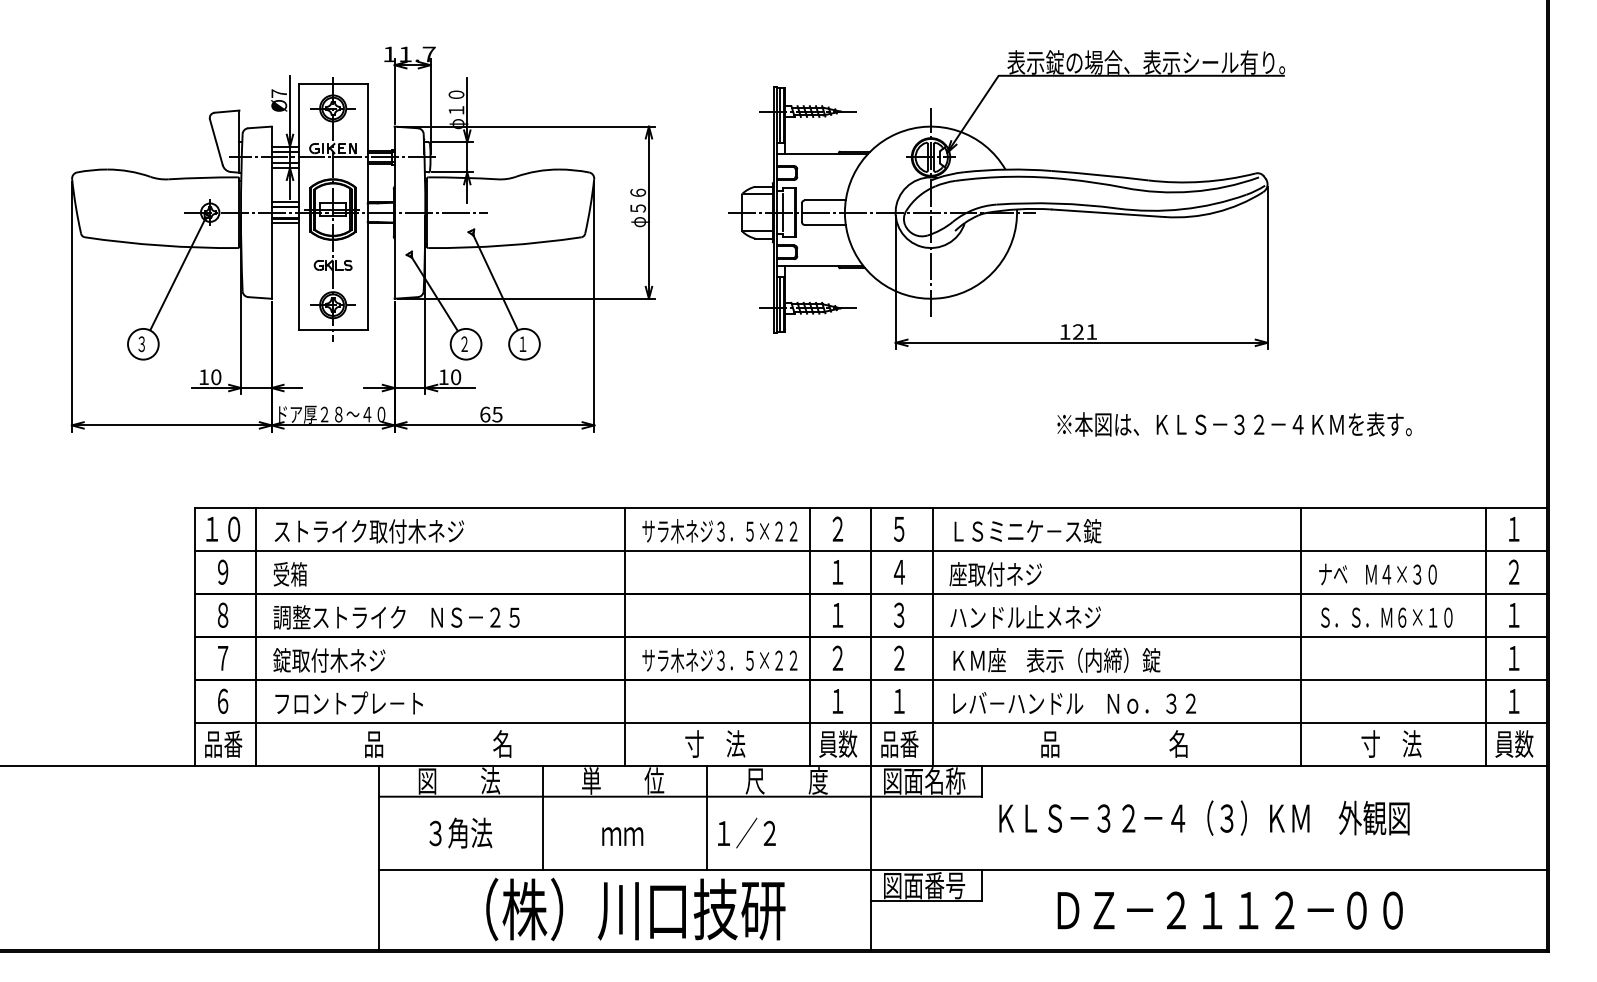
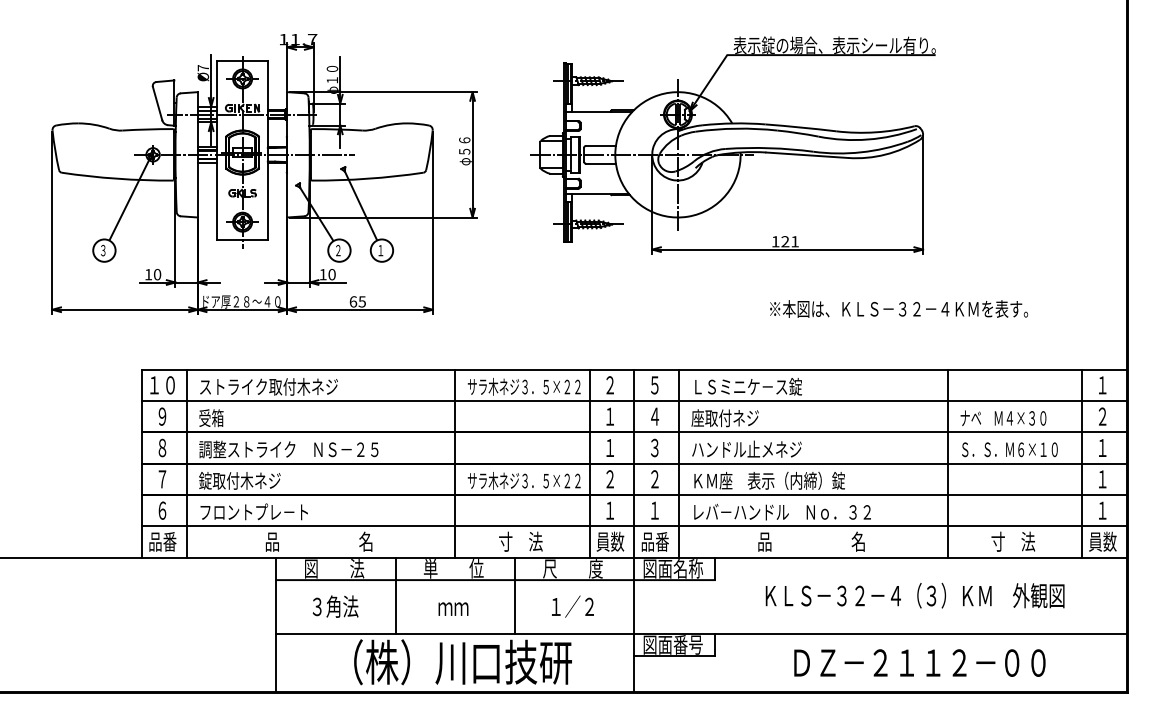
text: (1203, 817) -> (914, 595), moved
text: (746, 832) -> (572, 606), moved
text: (1229, 909) -> (919, 662), moved

